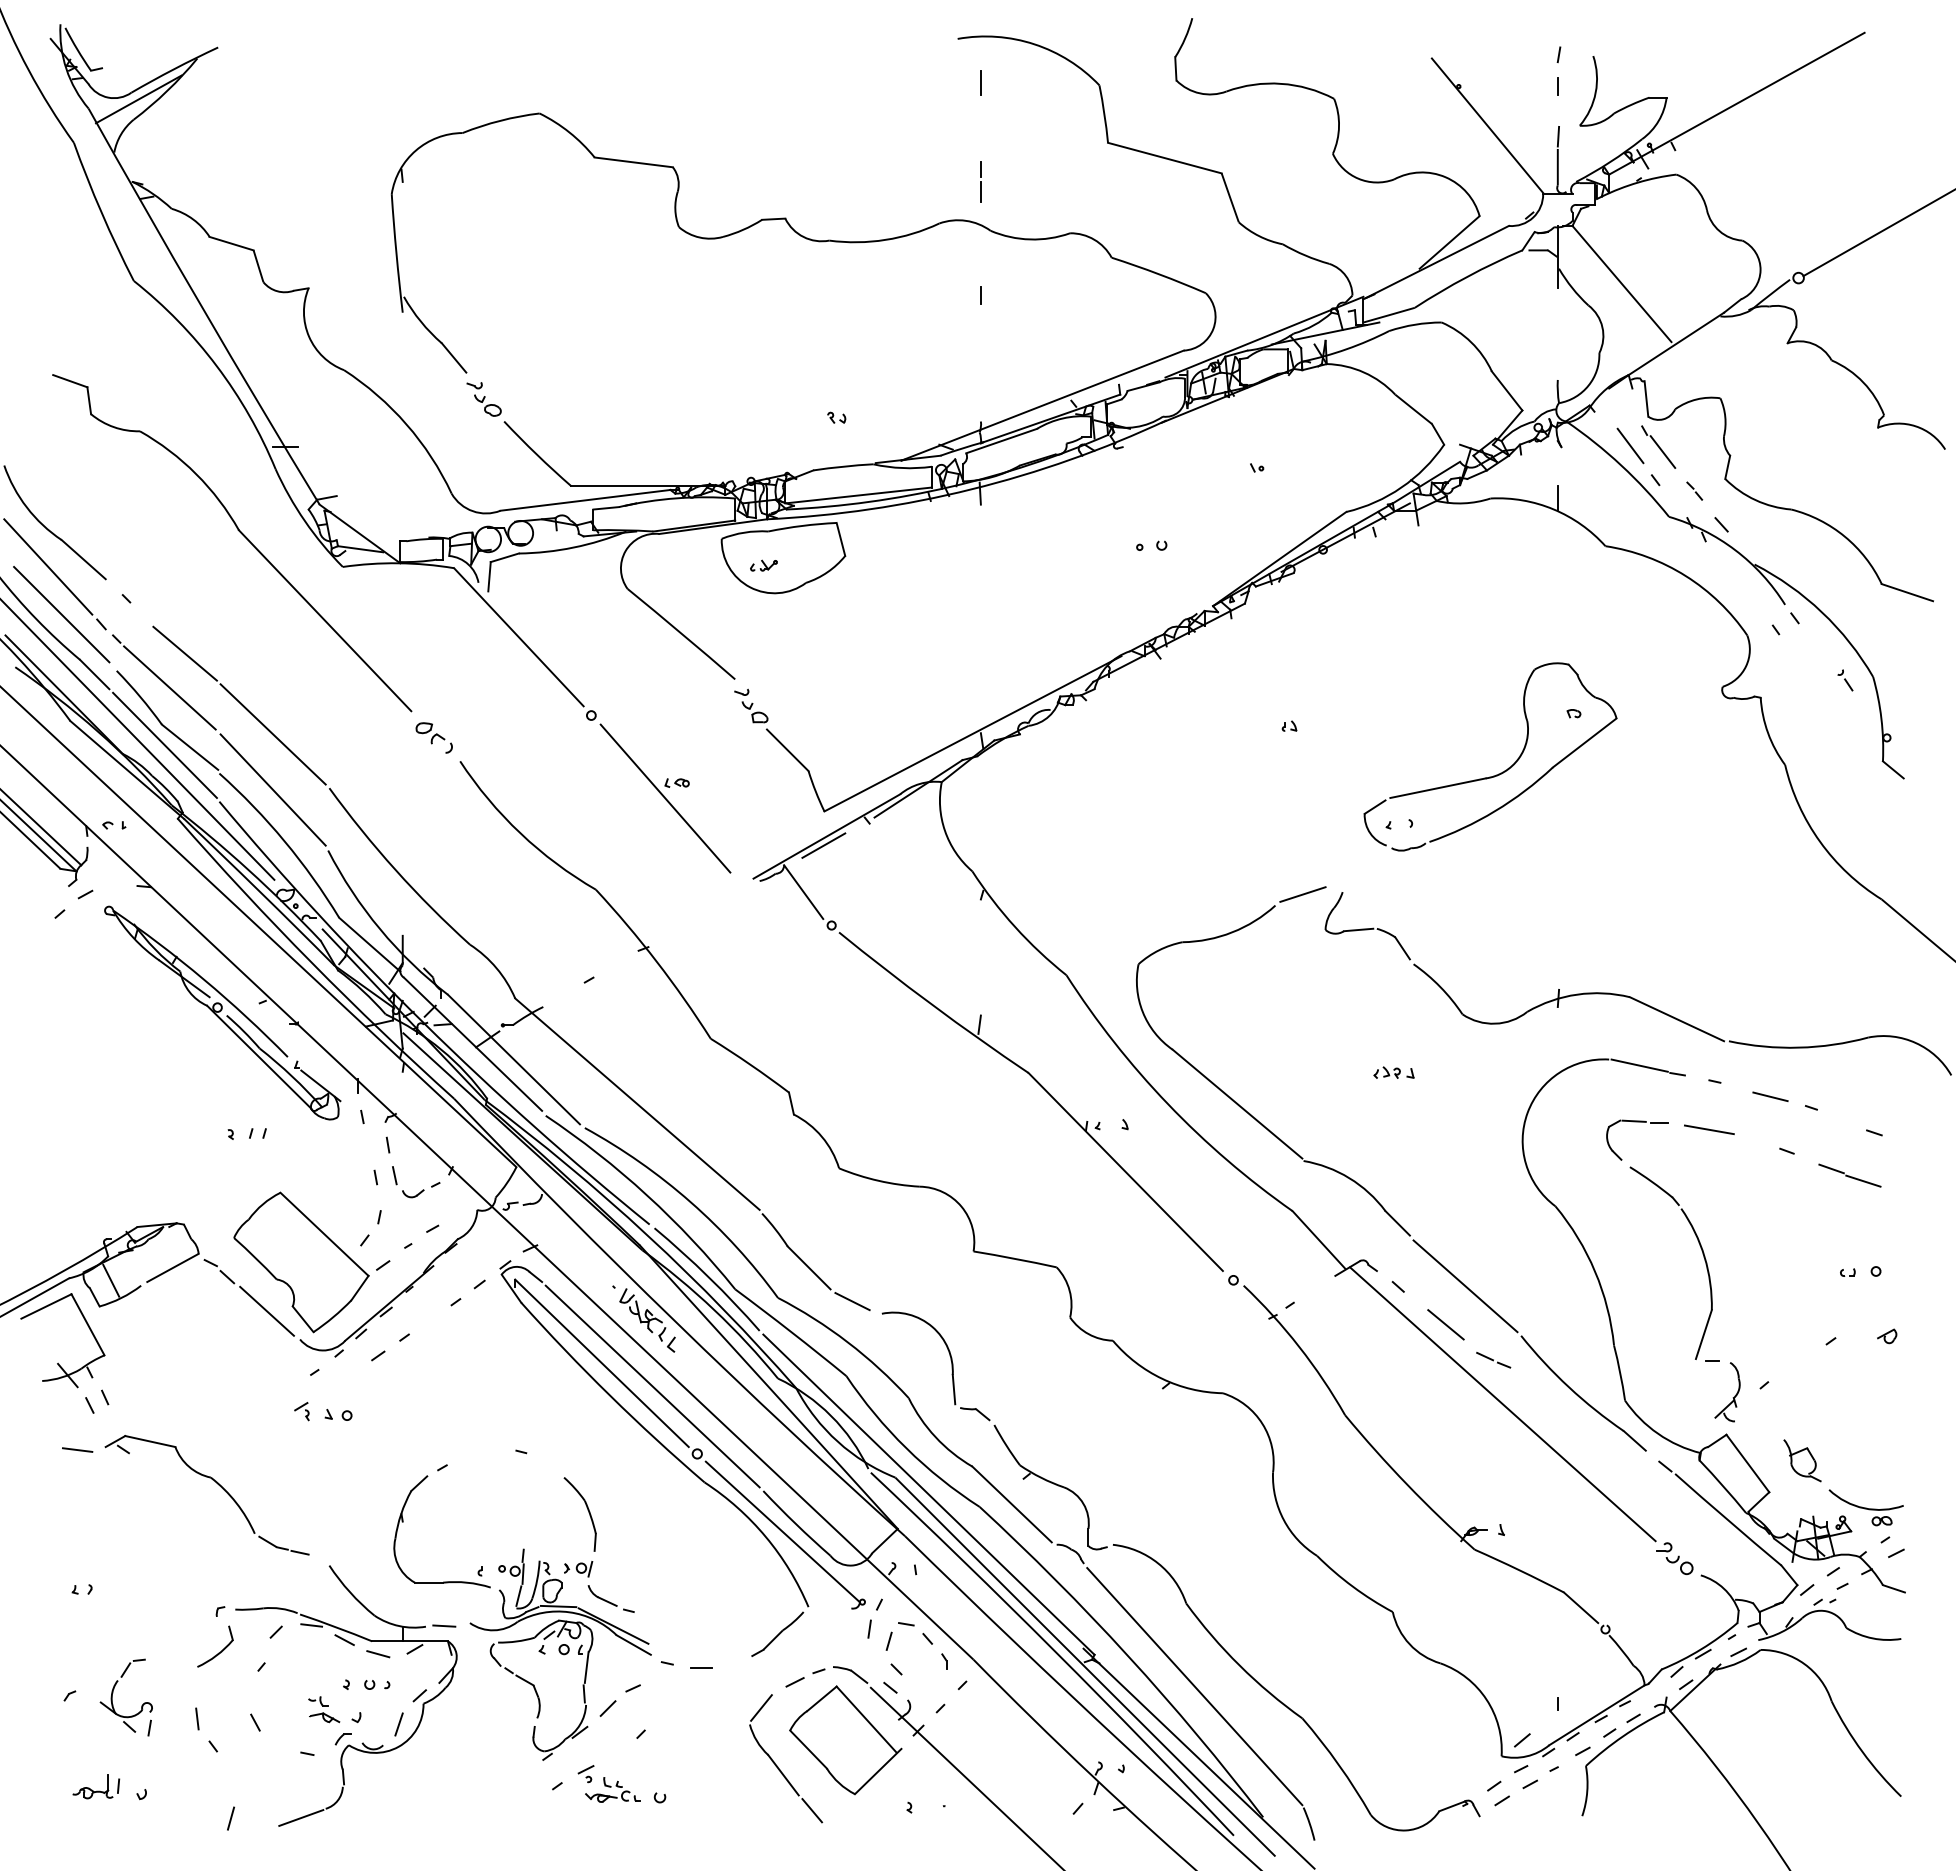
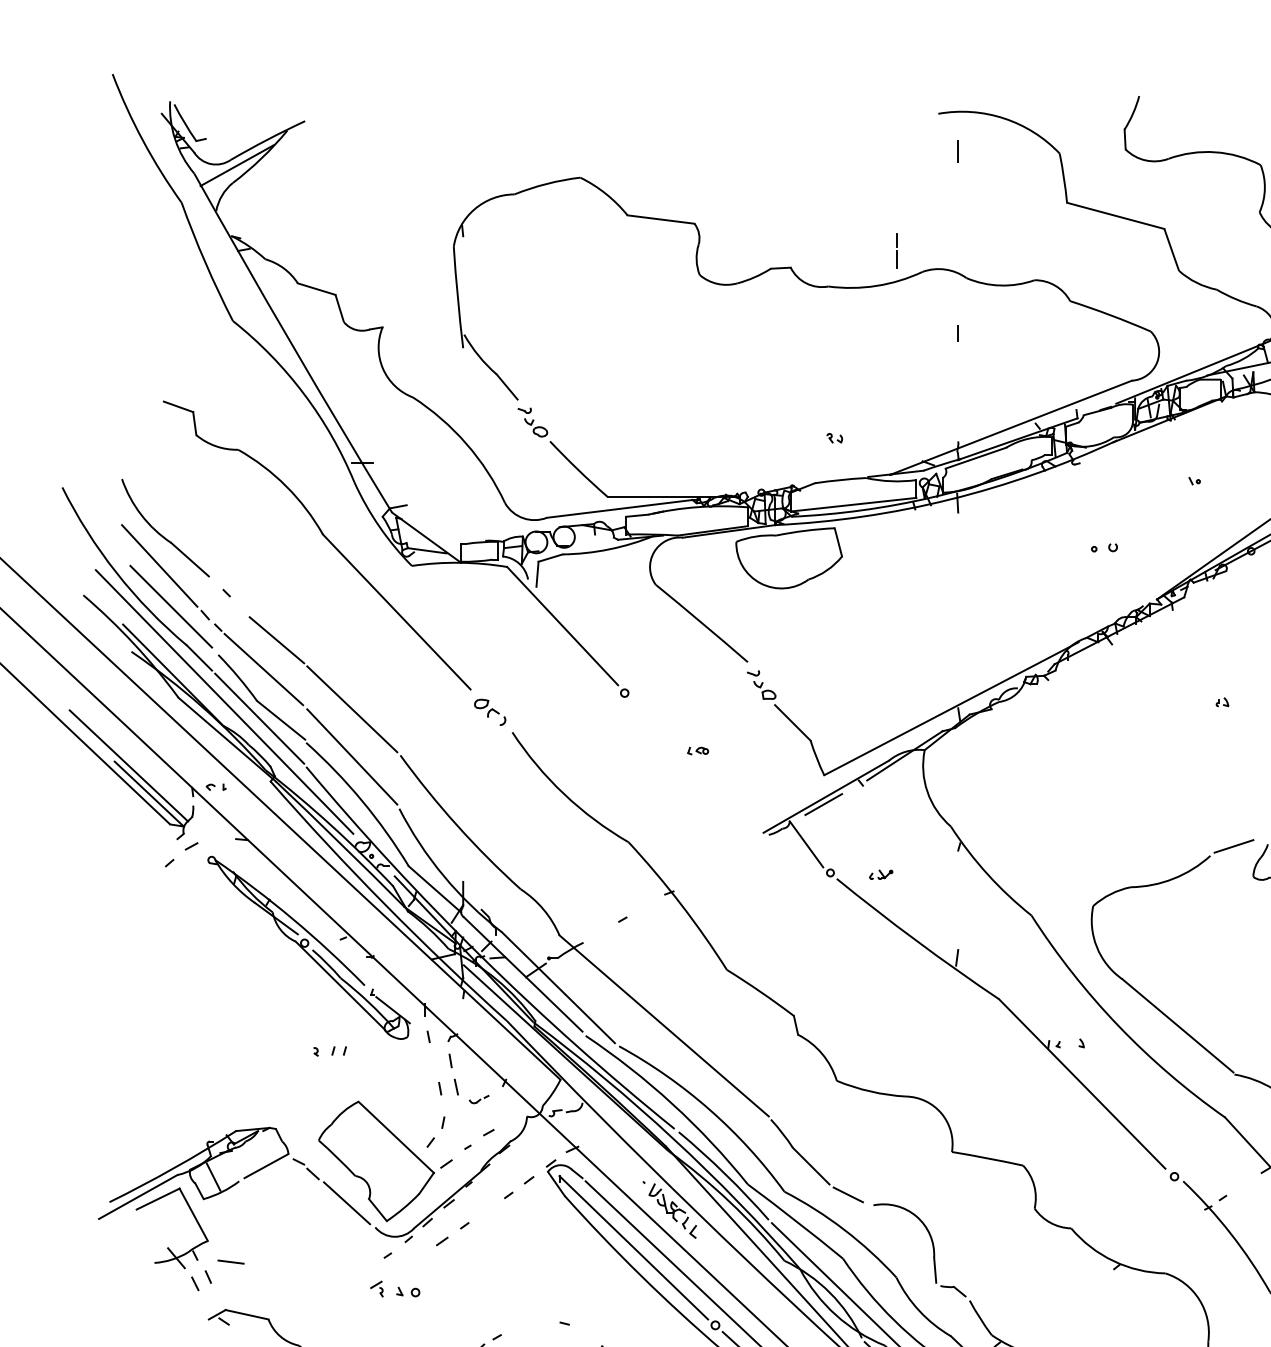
line: (980, 181) -> (896, 250), moved
part: (763, 565) -> (880, 874), moved
line: (665, 798) -> (688, 764), removed
part: (421, 1190) -> (479, 1099), size x0.6
line: (77, 1449) -> (230, 1261), moved

